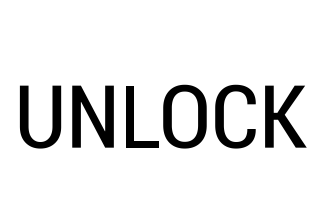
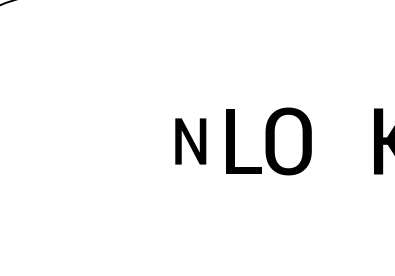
fill: (40, 116) -> (134, 141), removed
part: (92, 116) -> (190, 141), size x0.7
fill: (235, 116) -> (342, 141), removed

